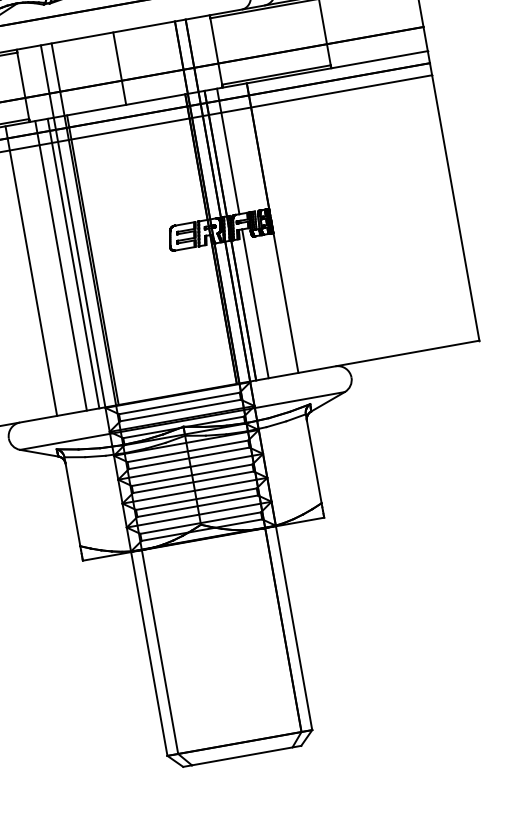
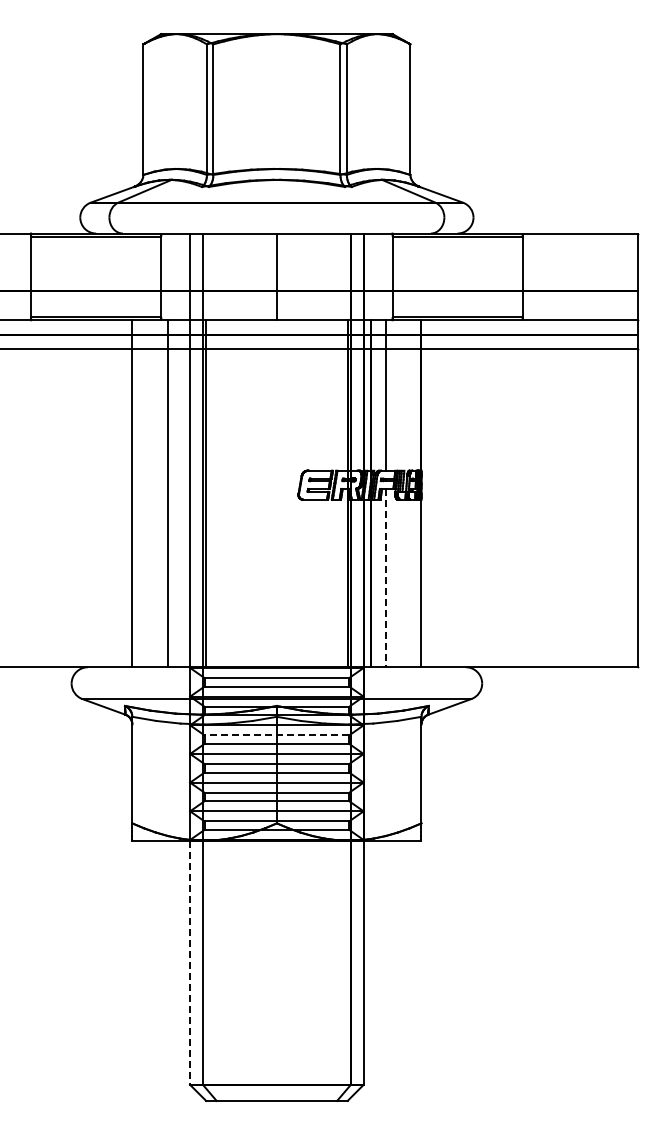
line: (73, 263) -> (182, 493), removed
line: (255, 304) -> (385, 578), solid -> dashed
line: (187, 451) -> (276, 735), solid -> dashed
line: (149, 654) -> (190, 963), solid -> dashed

